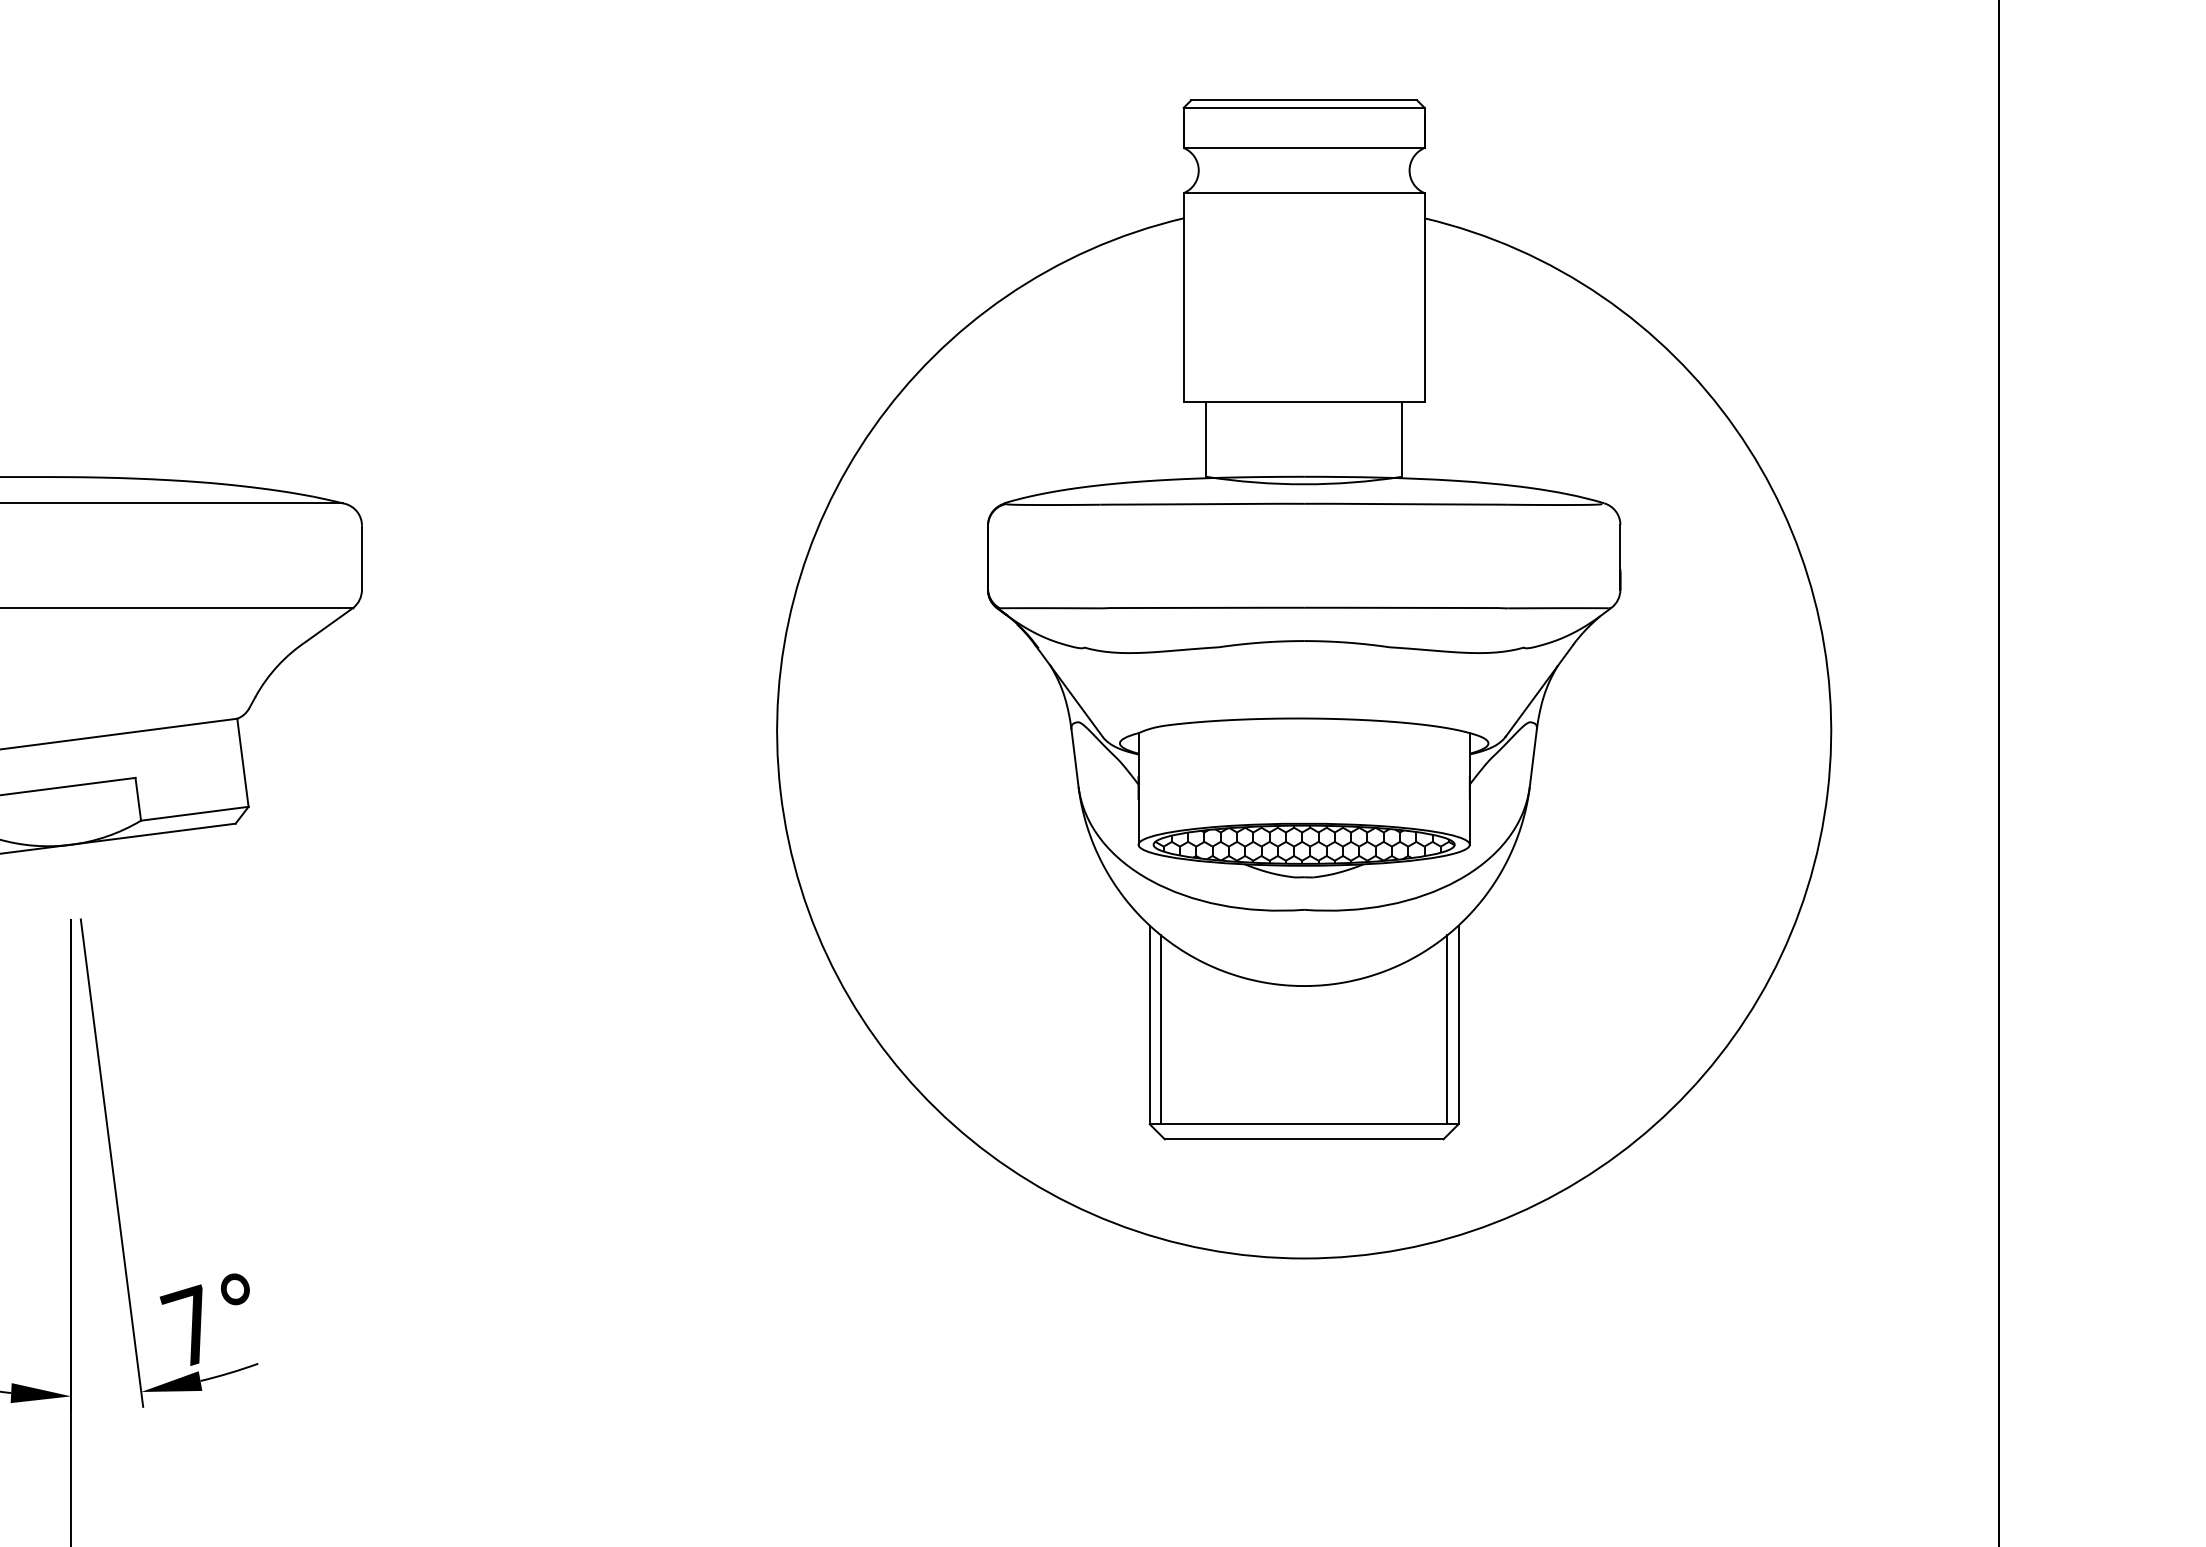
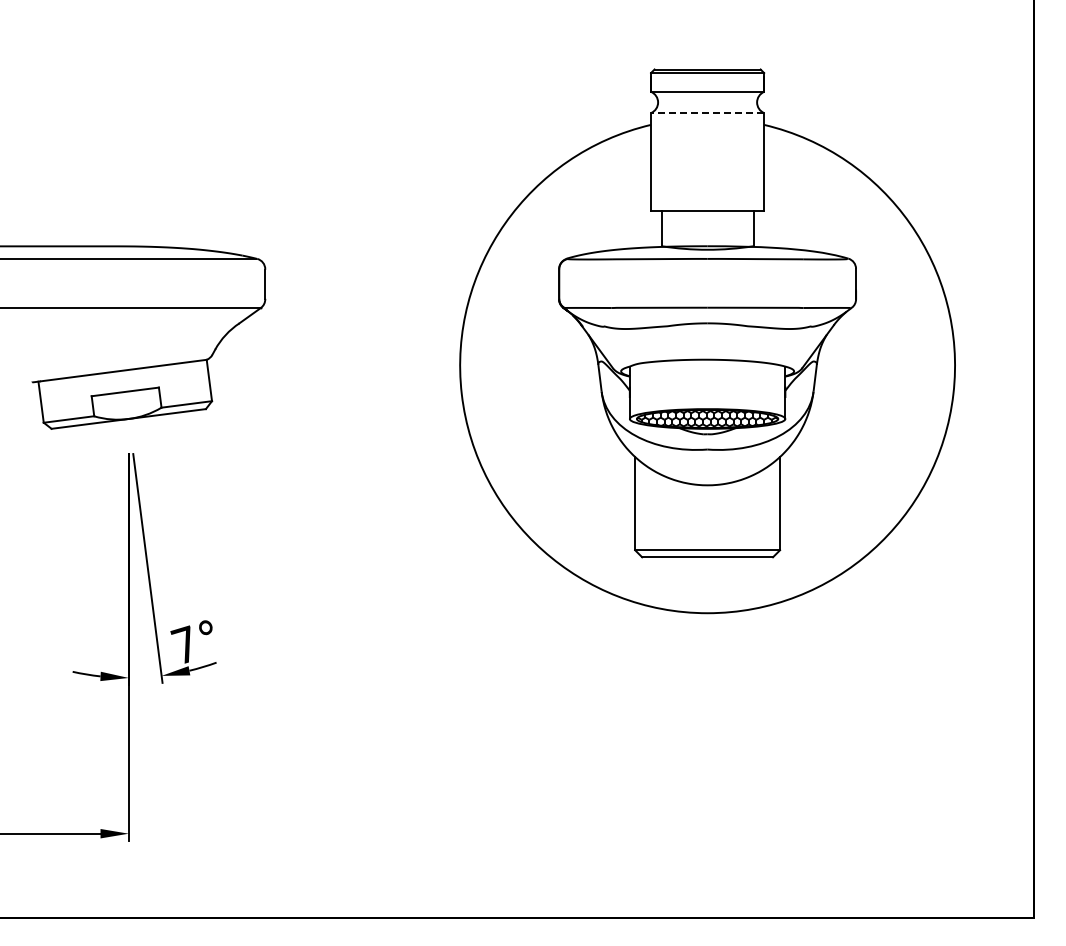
line: (1303, 194) -> (707, 113), solid -> dashed
line: (1161, 1029) -> (640, 505), removed
line: (1446, 1029) -> (774, 505), removed

